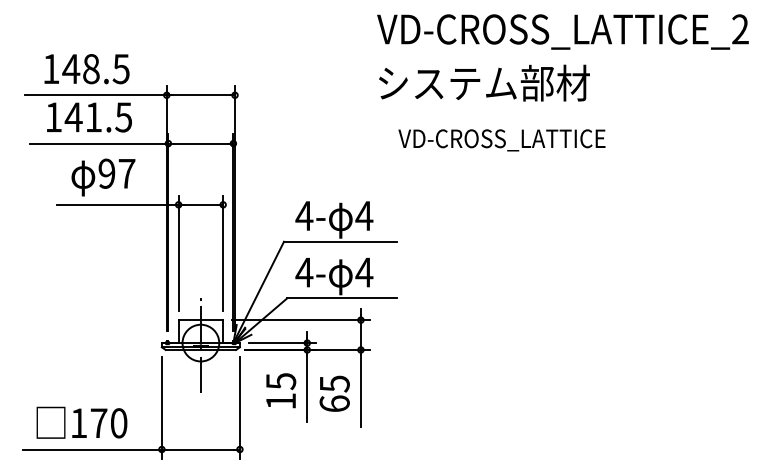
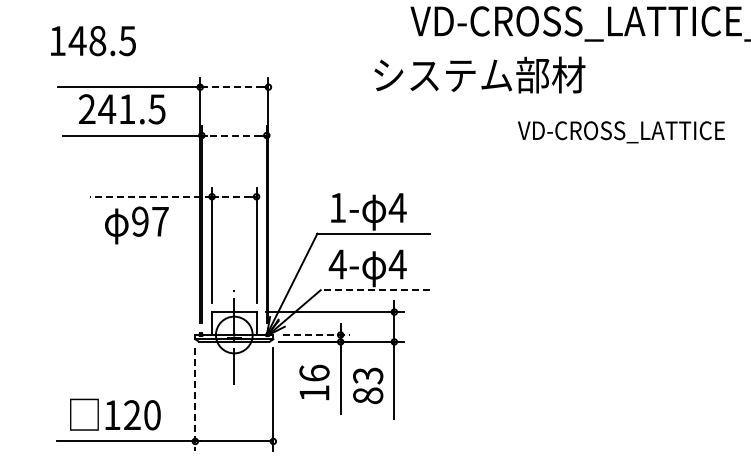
text: (86, 69) -> (92, 41), moved
text: (484, 82) -> (479, 74), moved
line: (200, 95) -> (233, 87), solid -> dashed
text: (53, 117) -> (86, 109), 141.5 -> 241.5
text: (501, 140) -> (620, 132), moved
line: (200, 143) -> (233, 135), solid -> dashed
text: (103, 177) -> (136, 225), moved
line: (117, 204) -> (150, 196), solid -> dashed
line: (200, 204) -> (233, 196), solid -> dashed
text: (304, 215) -> (337, 207), 4- -> 1-
line: (341, 298) -> (374, 290), solid -> dashed
line: (282, 343) -> (315, 335), solid -> dashed
text: (281, 381) -> (314, 373), 15 -> 16
text: (334, 393) -> (367, 385), 65 -> 83
line: (161, 408) -> (194, 400), solid -> dashed
text: (98, 422) -> (131, 414), 170 -> 120

